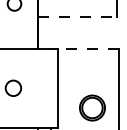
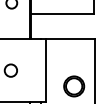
line: (77, 17) -> (62, 13), dashed -> solid
line: (88, 48) -> (71, 38), dashed -> solid

